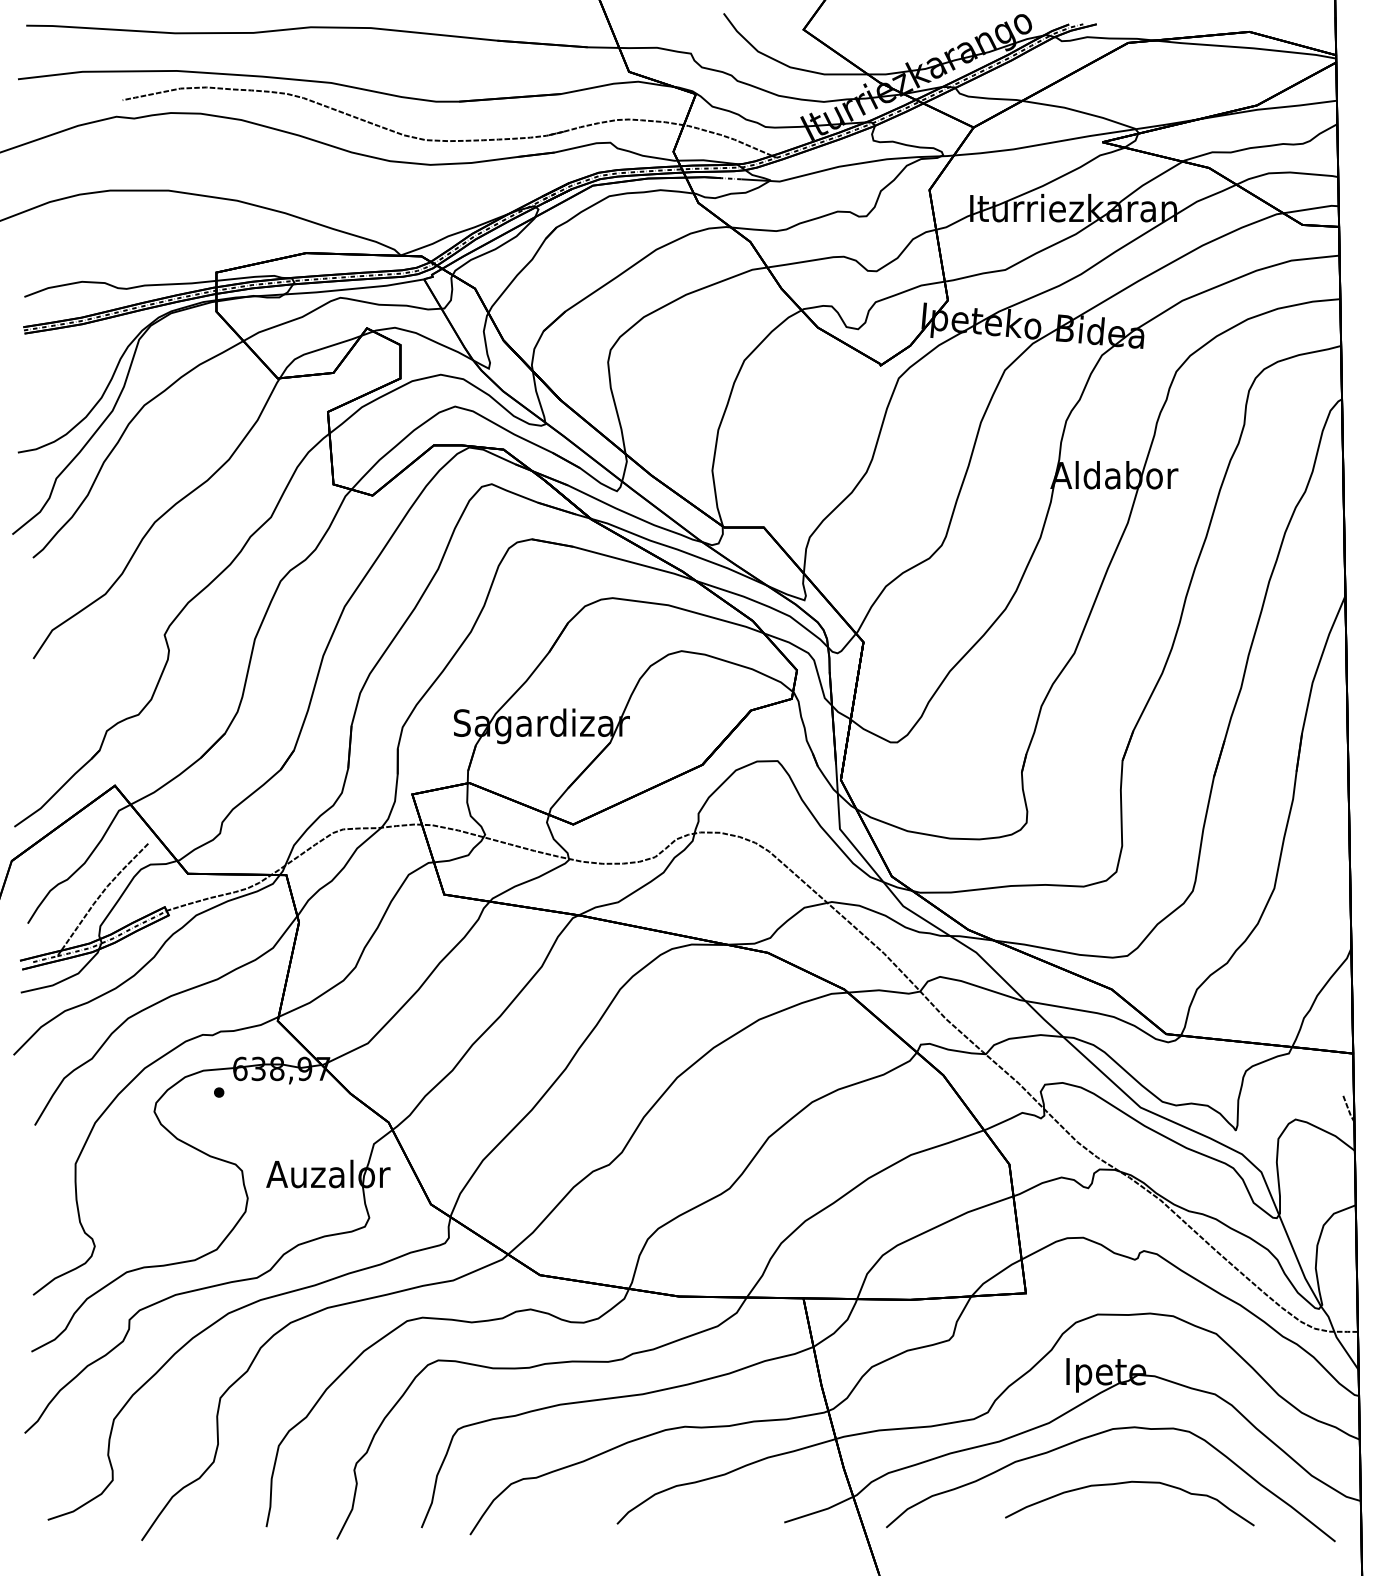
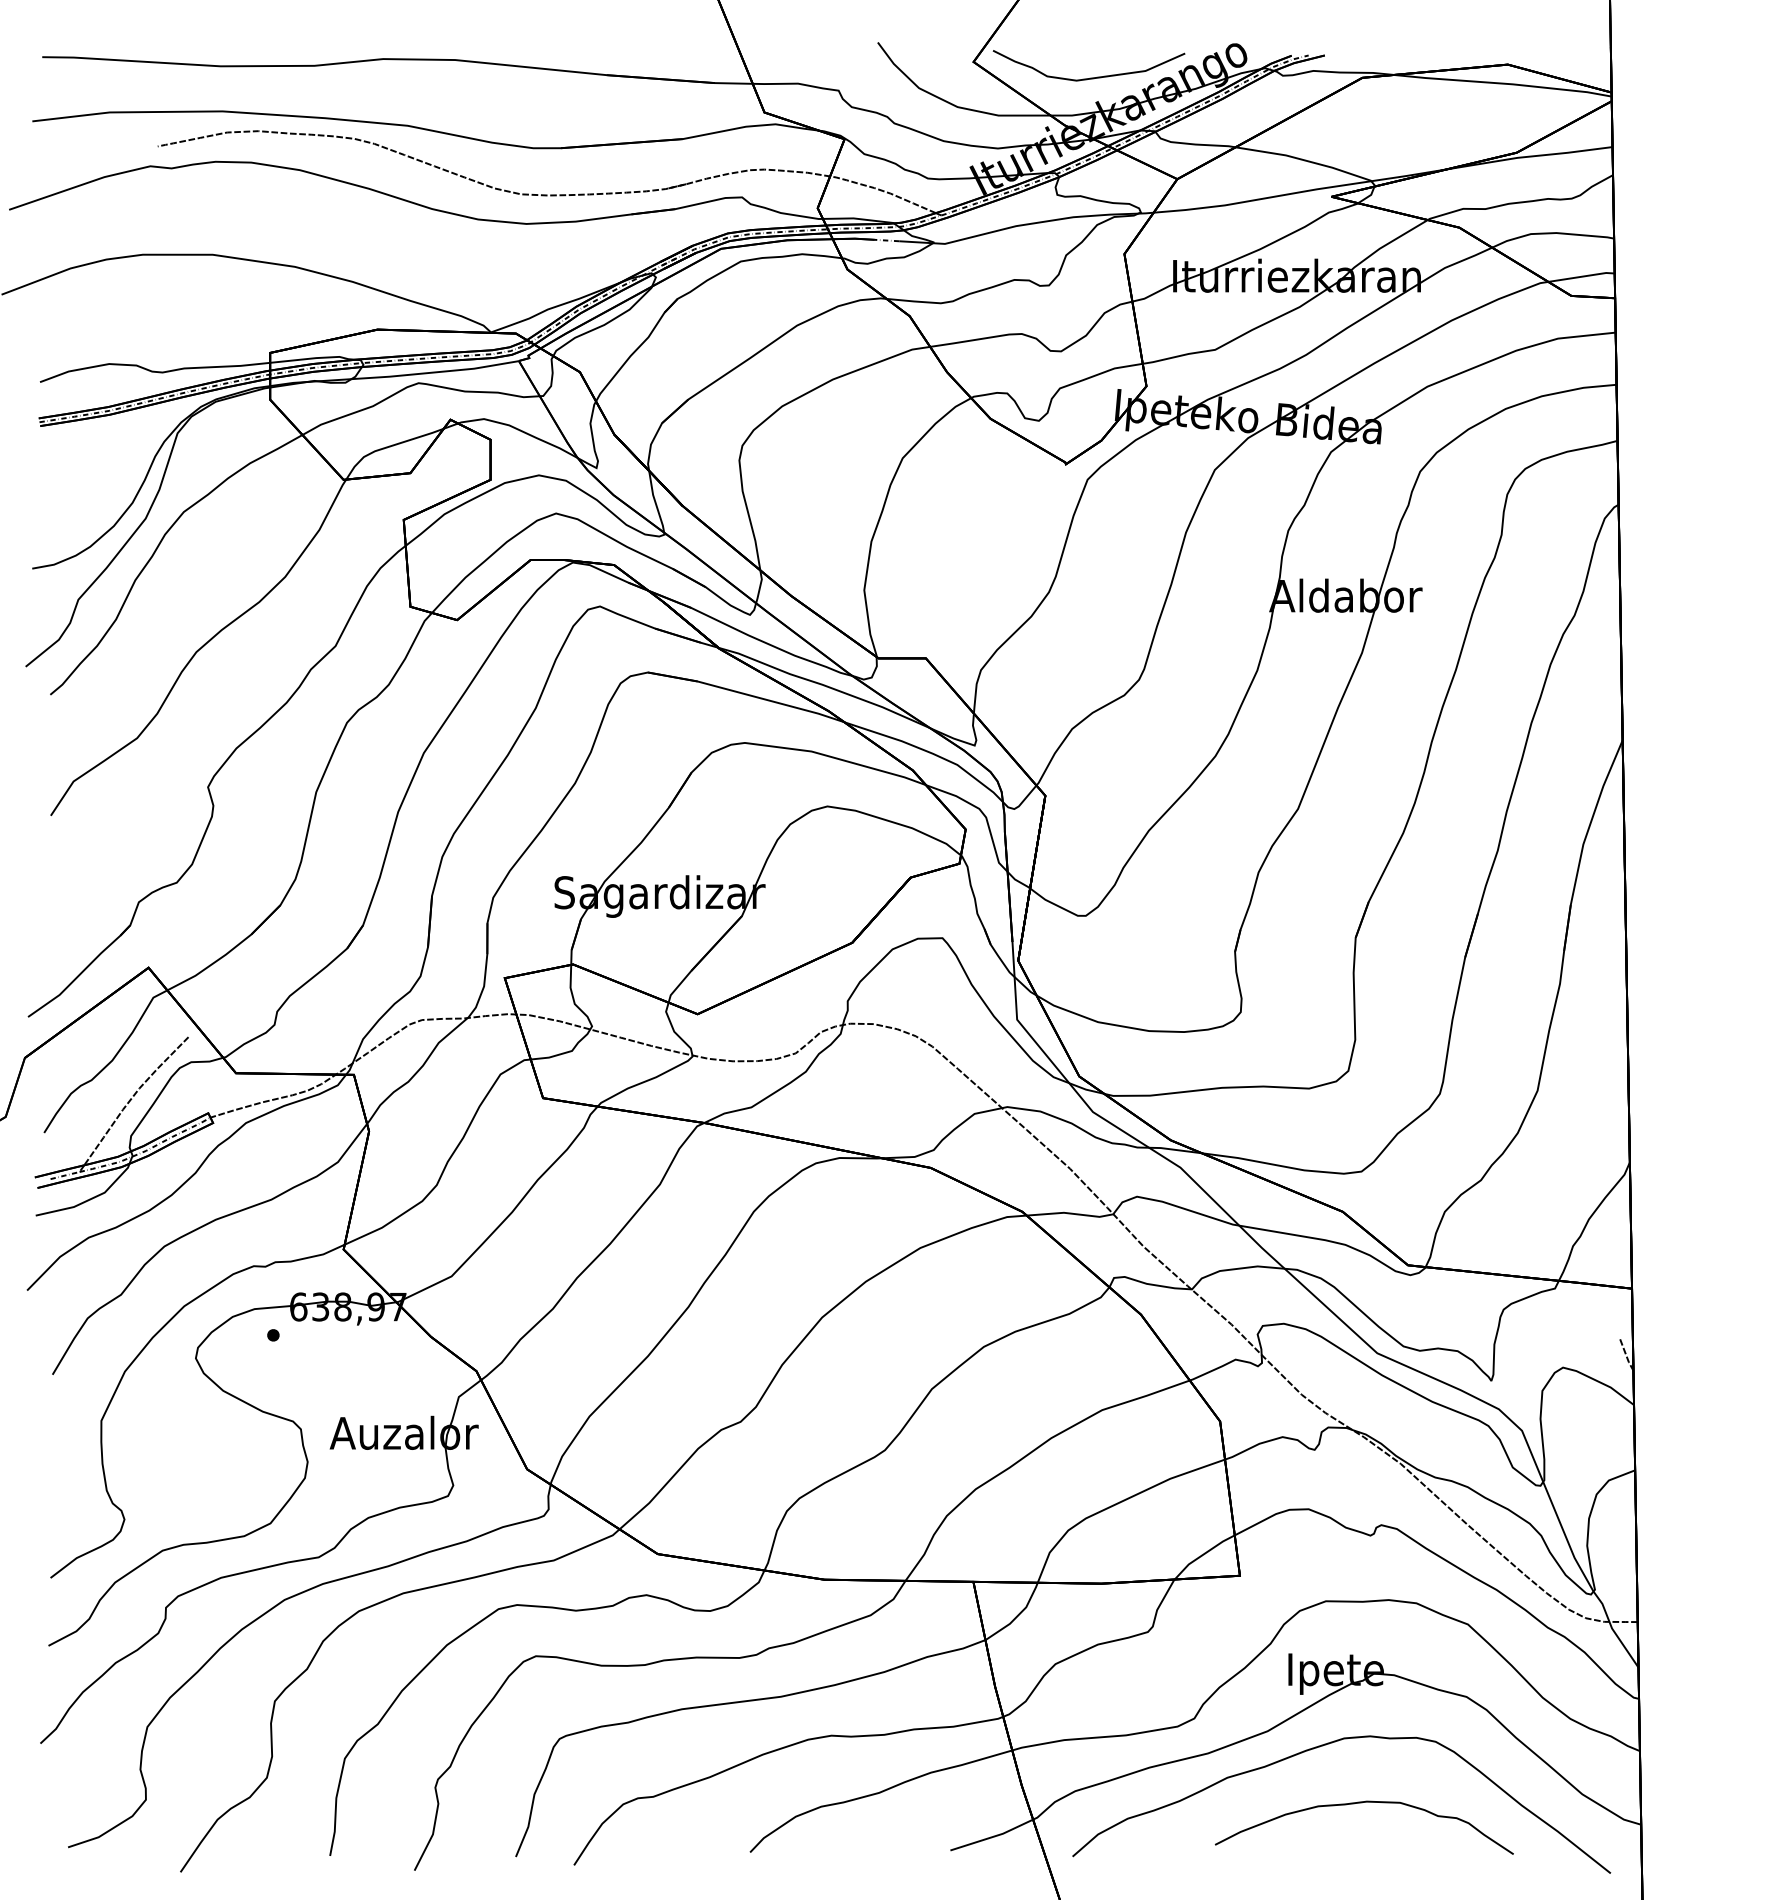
curve: (901, 42) -> (1090, 77), added

